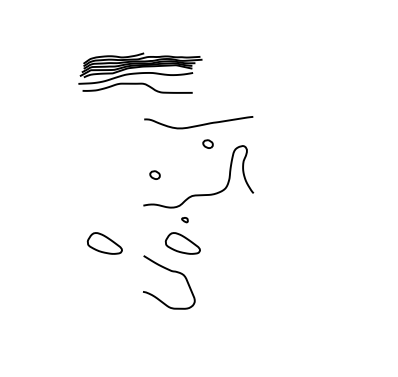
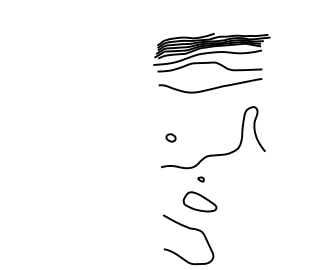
part: (140, 72) -> (211, 51), moved
part: (207, 143) -> (219, 105), removed
part: (104, 243) -> (125, 204), removed

